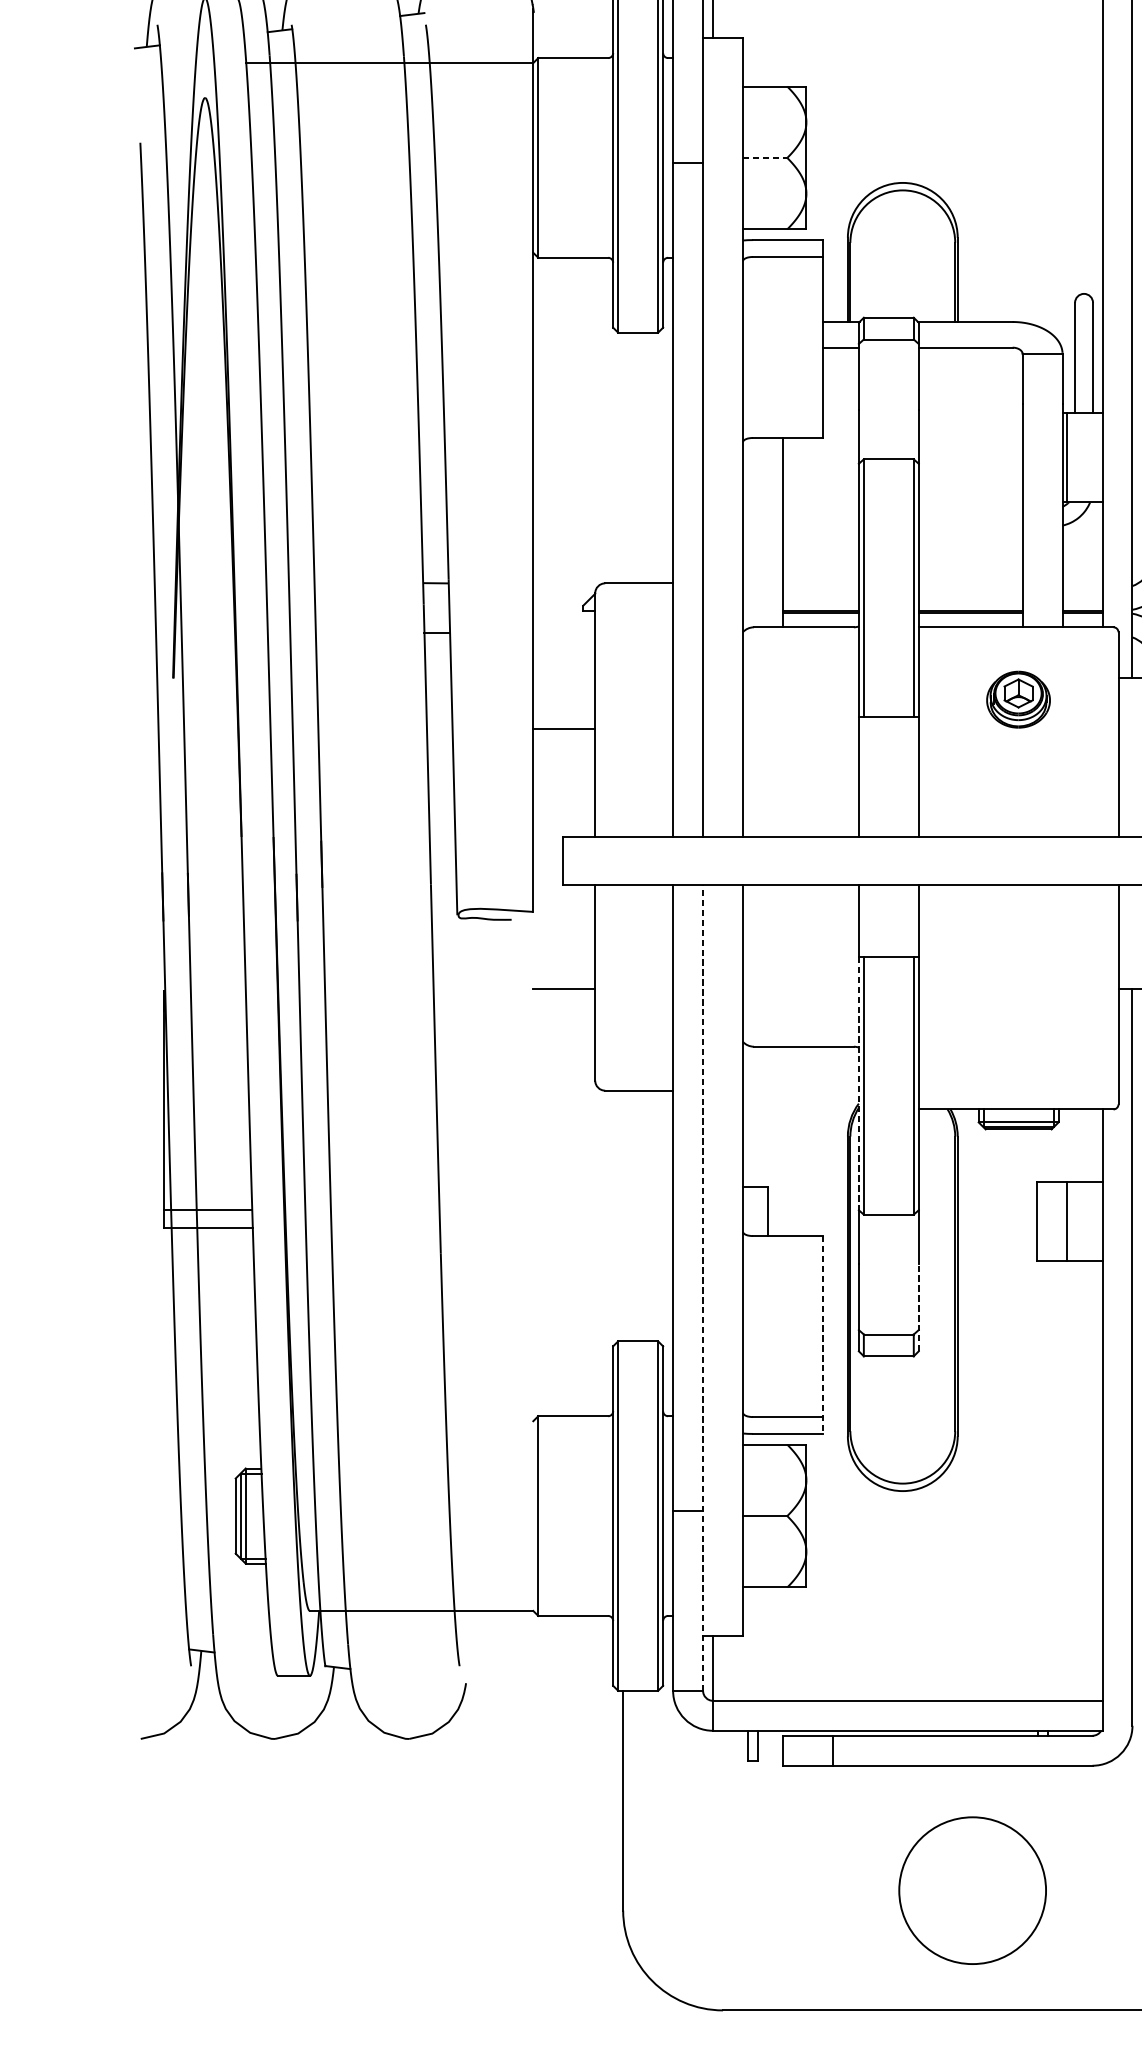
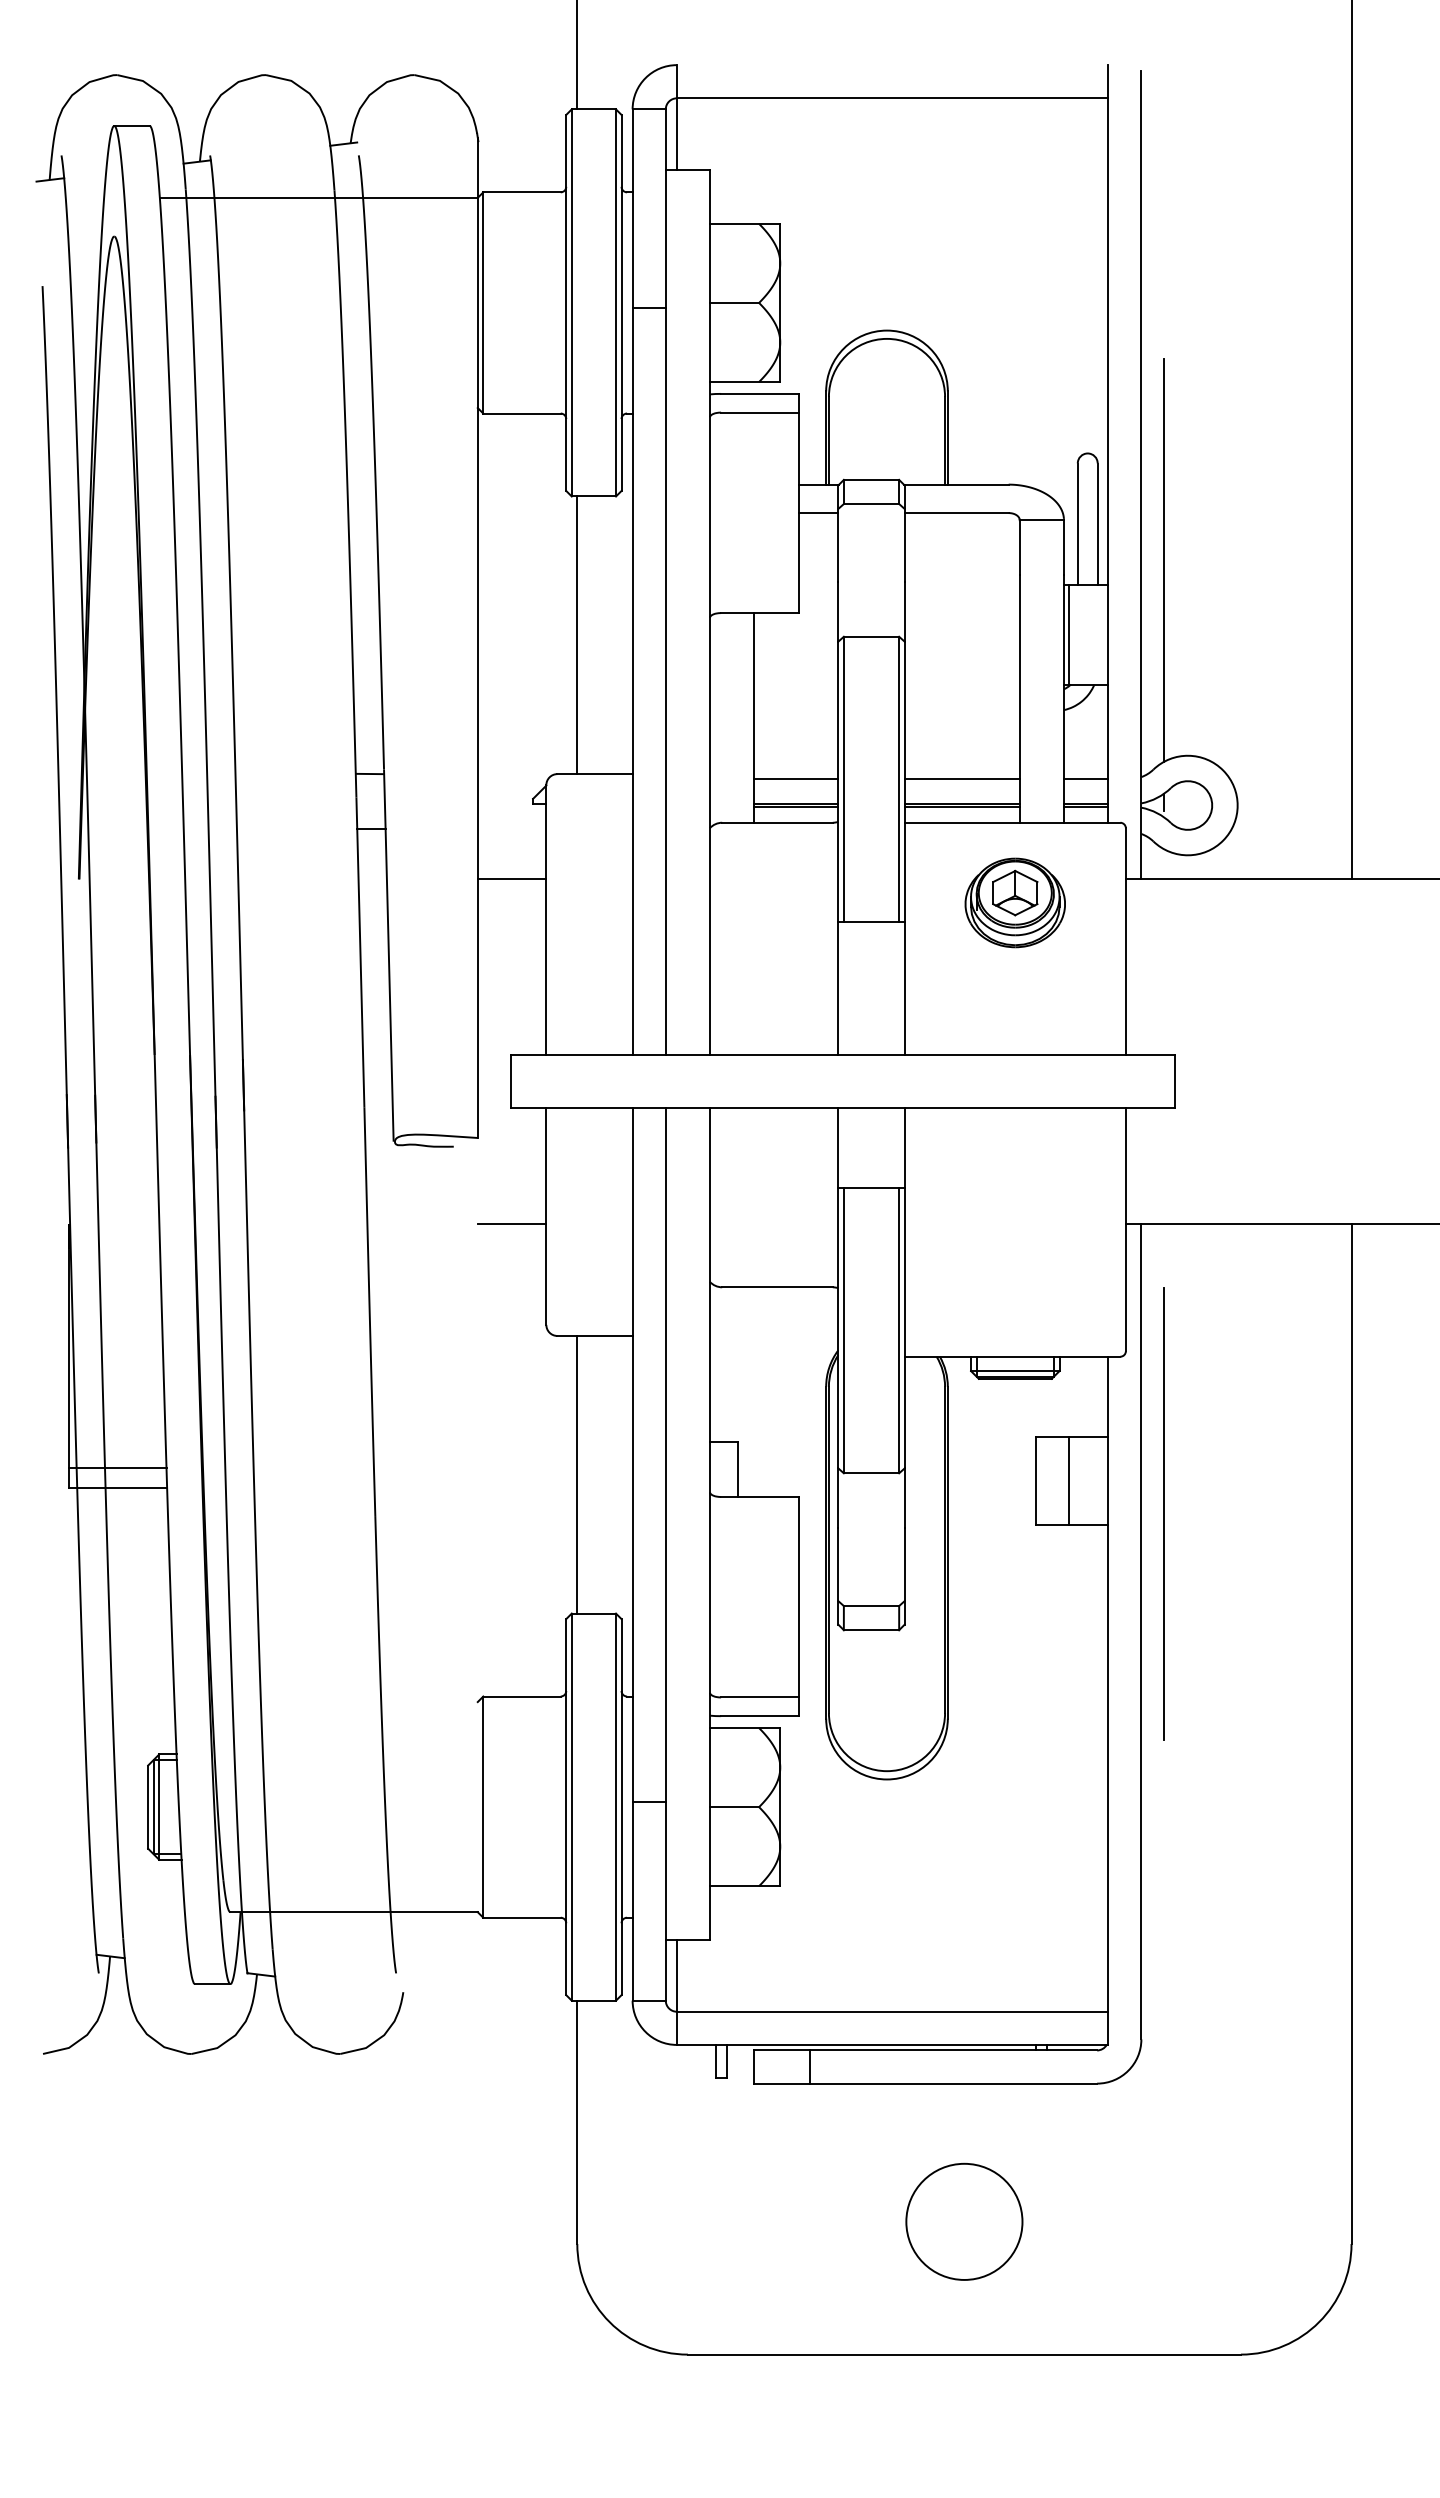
line: (765, 157) -> (734, 302), dashed -> solid
line: (623, 458) -> (577, 635), added
line: (821, 588) -> (796, 779), added
line: (970, 588) -> (961, 779), added
line: (1082, 588) -> (1085, 779), added
part: (1017, 699) -> (1014, 902), size x1.43
line: (563, 729) -> (511, 879), moved
line: (859, 1083) -> (838, 1328), dashed -> solid
line: (623, 1215) -> (577, 1474), added
line: (702, 1287) -> (665, 1553), dashed -> solid
line: (918, 1307) -> (904, 1576), dashed -> solid
line: (822, 1334) -> (798, 1606), dashed -> solid
circle: (972, 1890) -> (964, 2221), size x0.71

